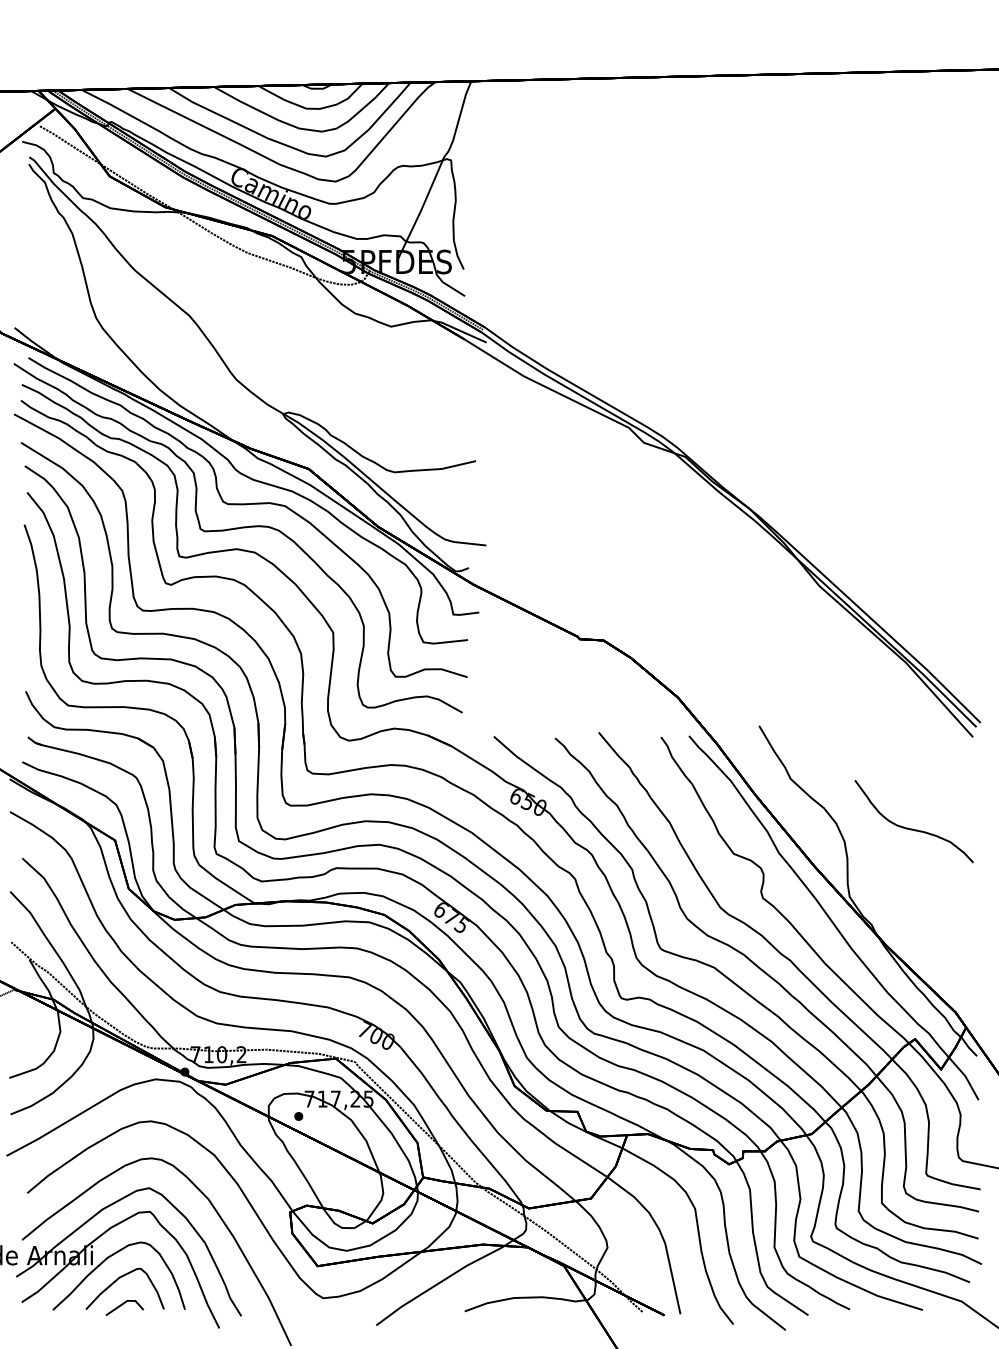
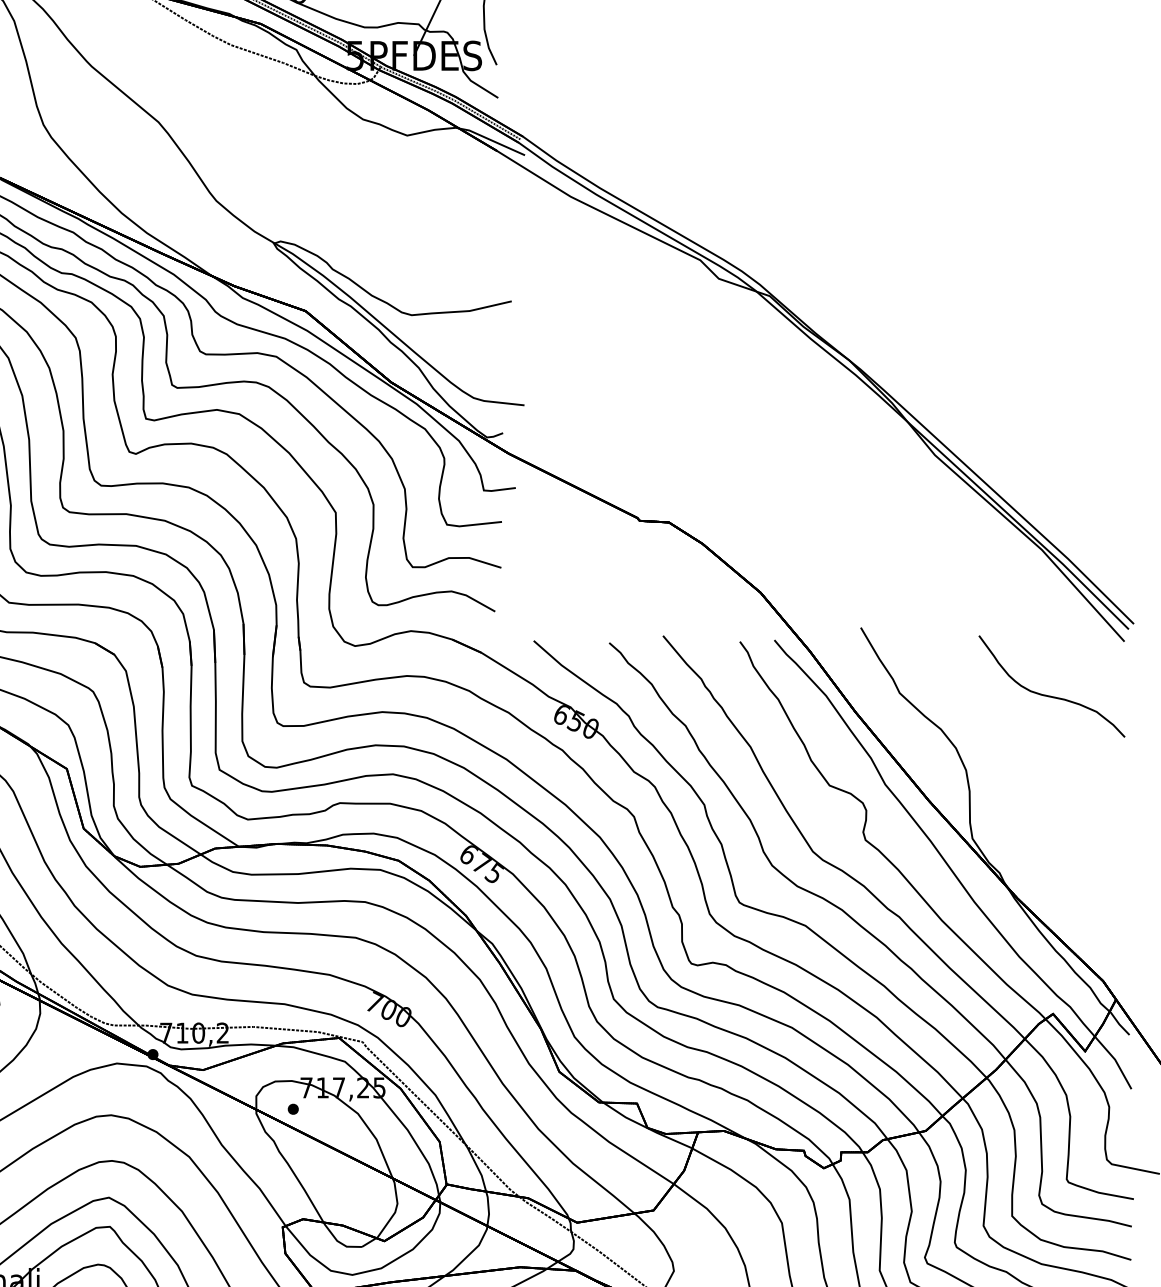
curve: (912, 828) -> (1049, 695), moved

